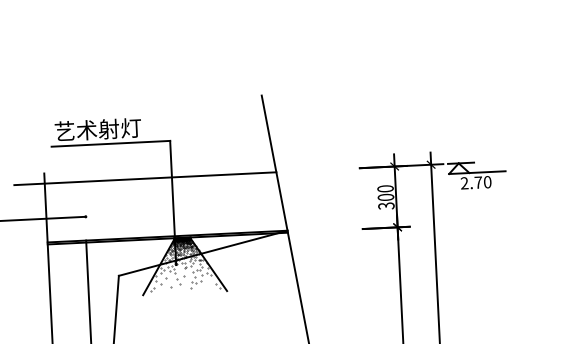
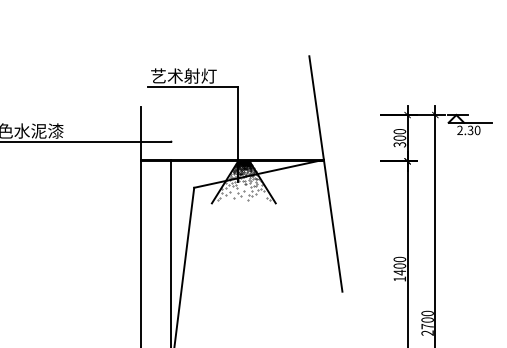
line: (144, 179) -> (217, 115), removed
text: (478, 182) -> (470, 130), 2.70 -> 2.30

